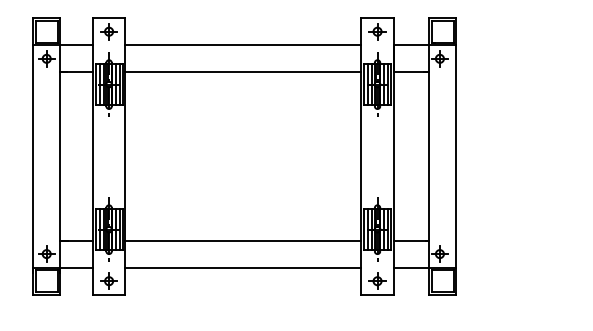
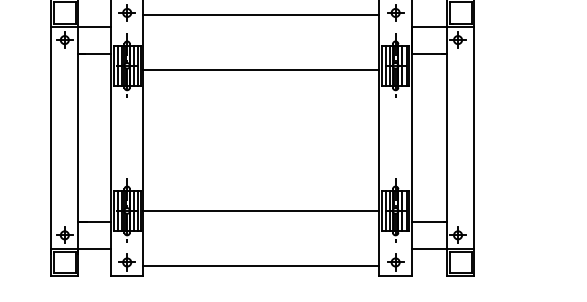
line: (243, 45) -> (261, 14), moved
line: (243, 72) -> (261, 69), moved
line: (243, 240) -> (261, 210), moved
line: (243, 267) -> (261, 265), moved

